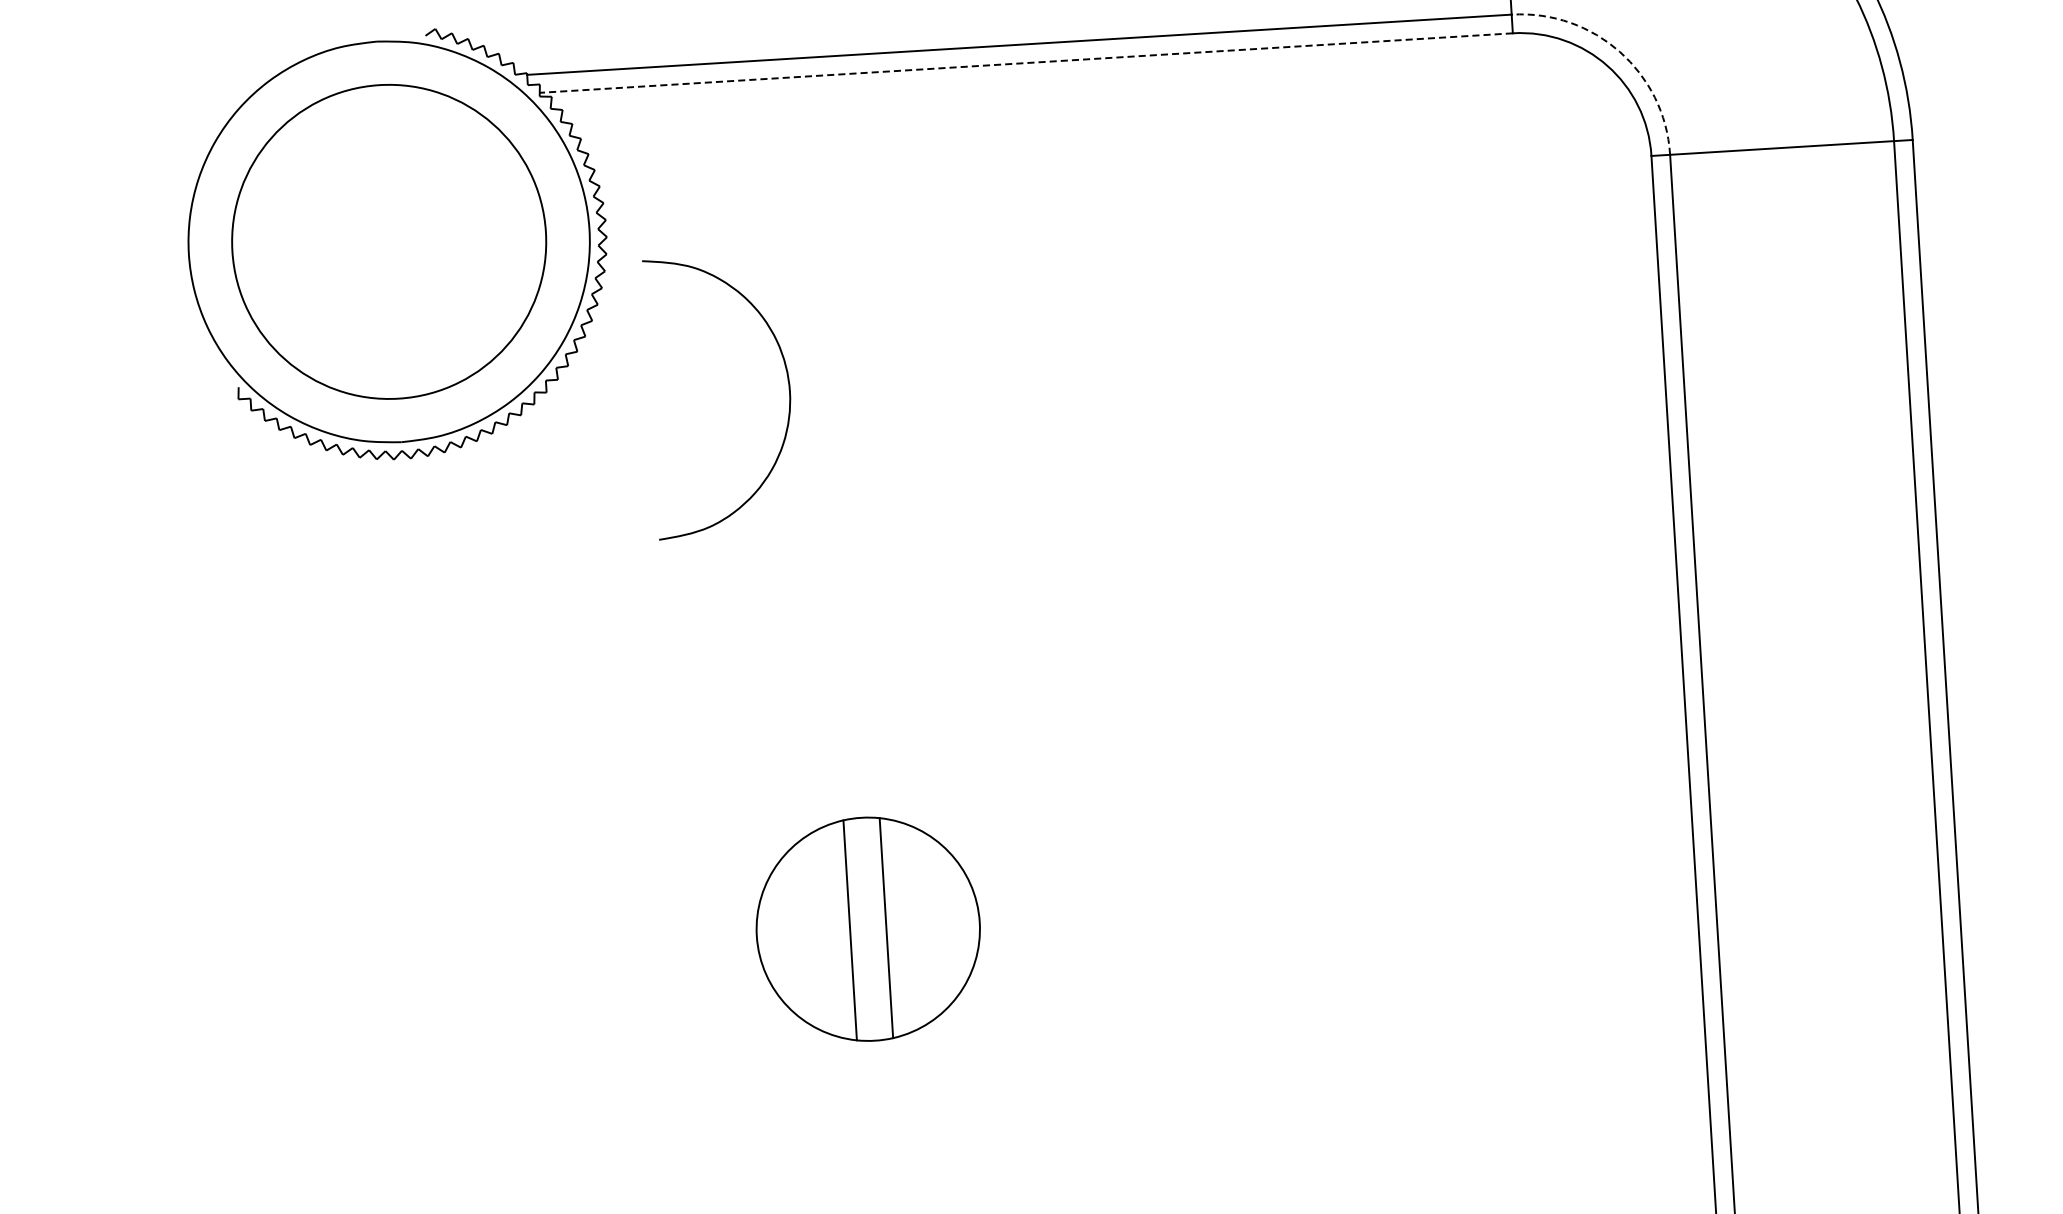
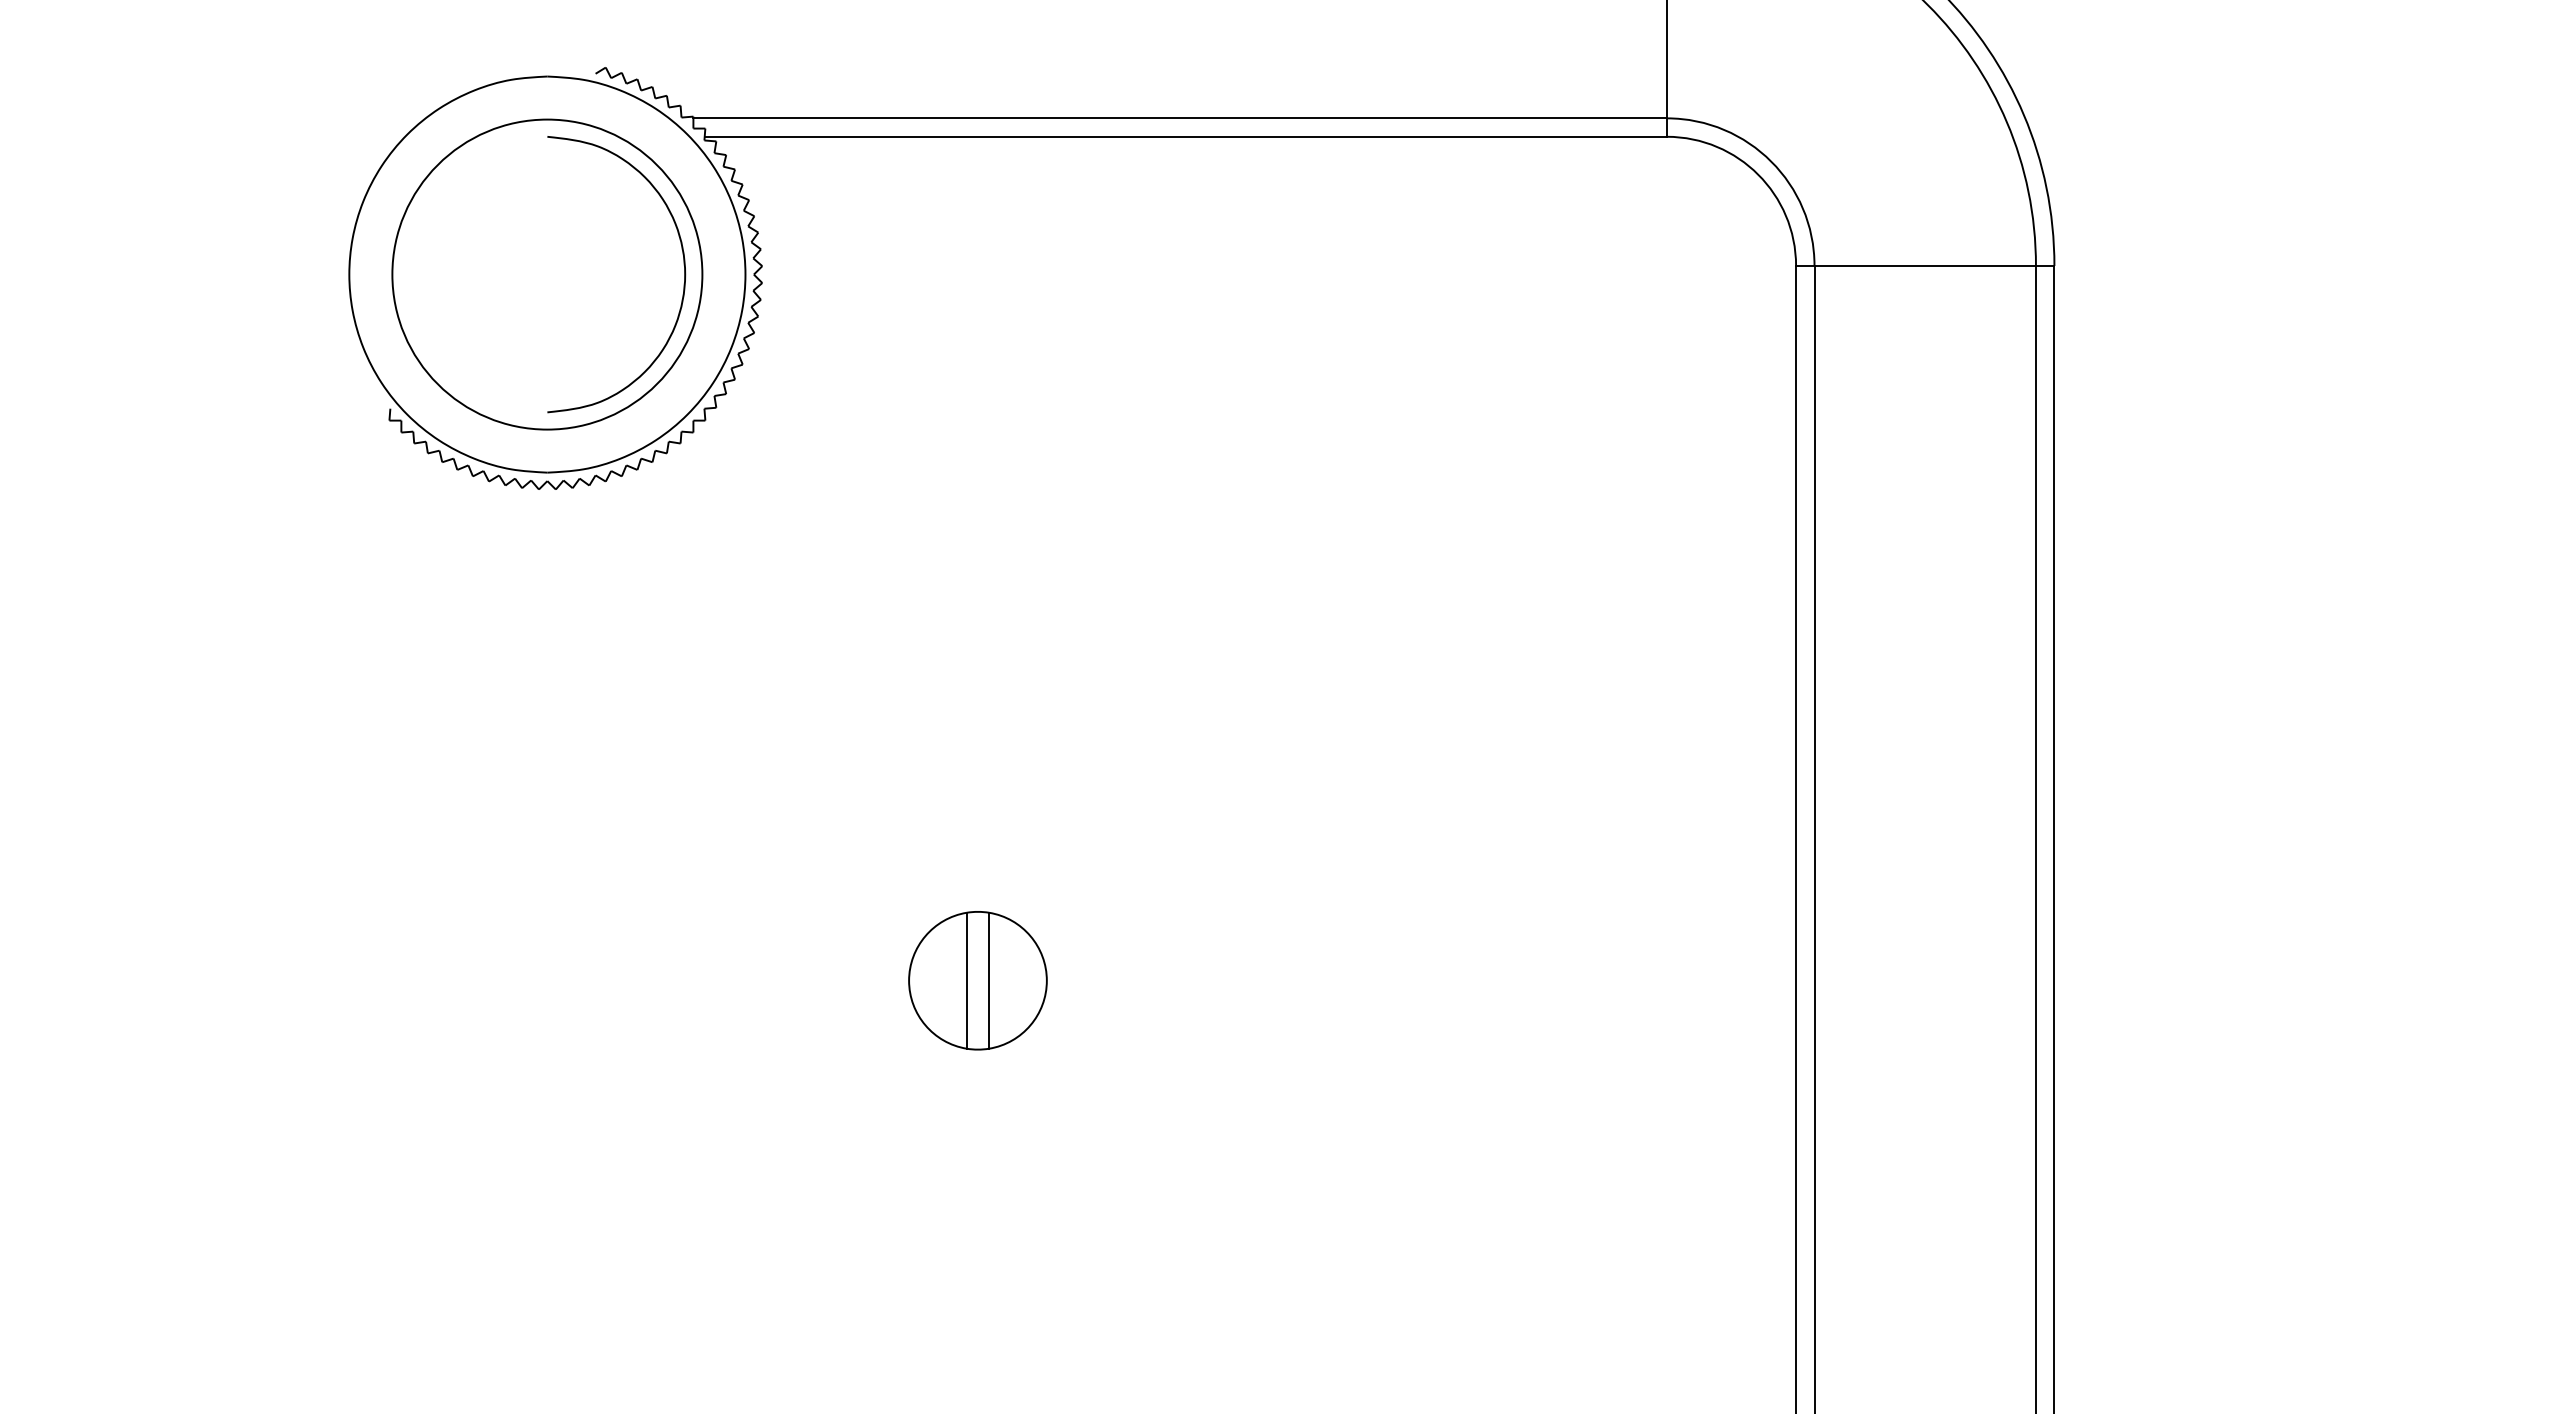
arc: (1620, 51) -> (1771, 161), dashed -> solid
line: (1025, 62) -> (1185, 136), dashed -> solid
curve: (787, 382) -> (683, 265), moved
part: (867, 929) -> (977, 980), size x0.62

